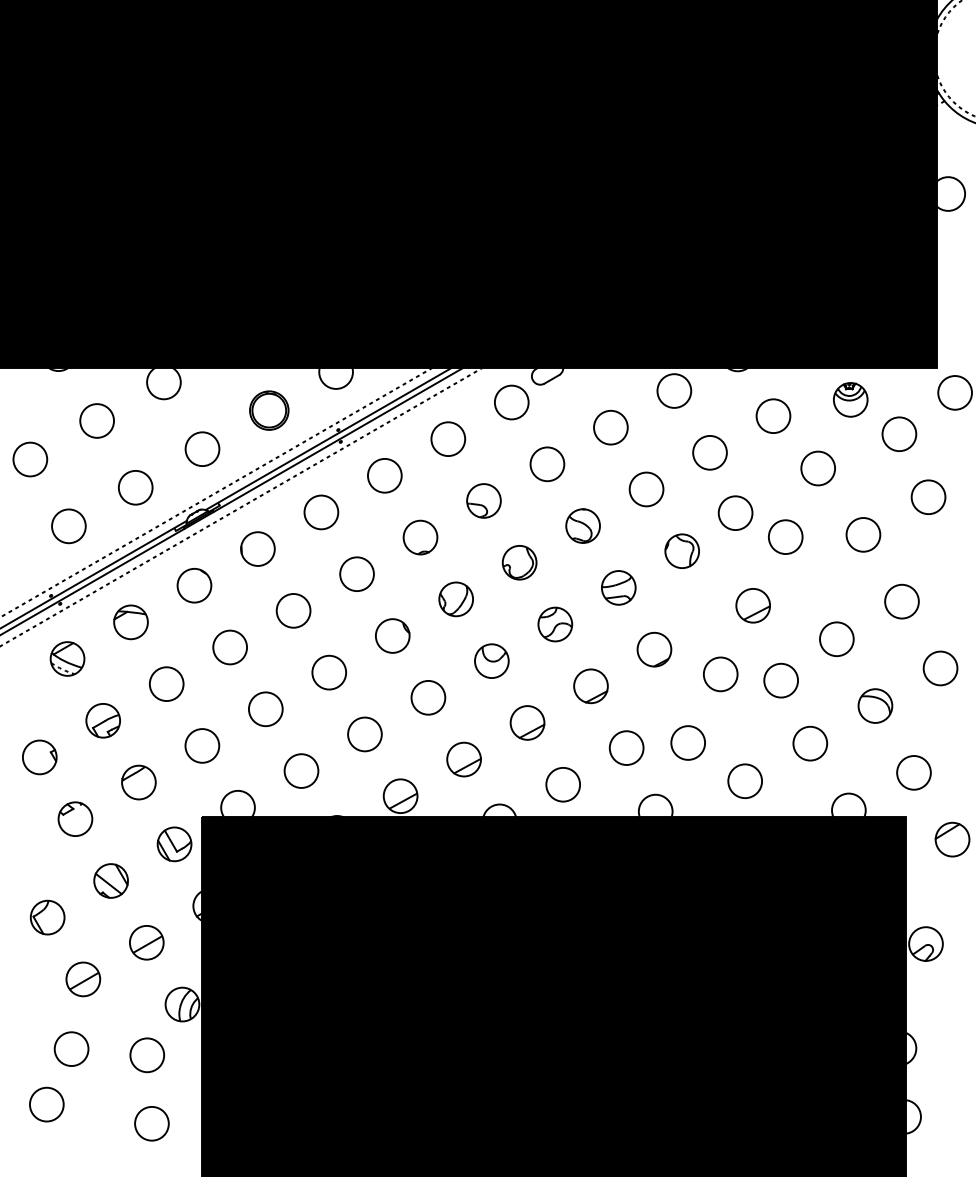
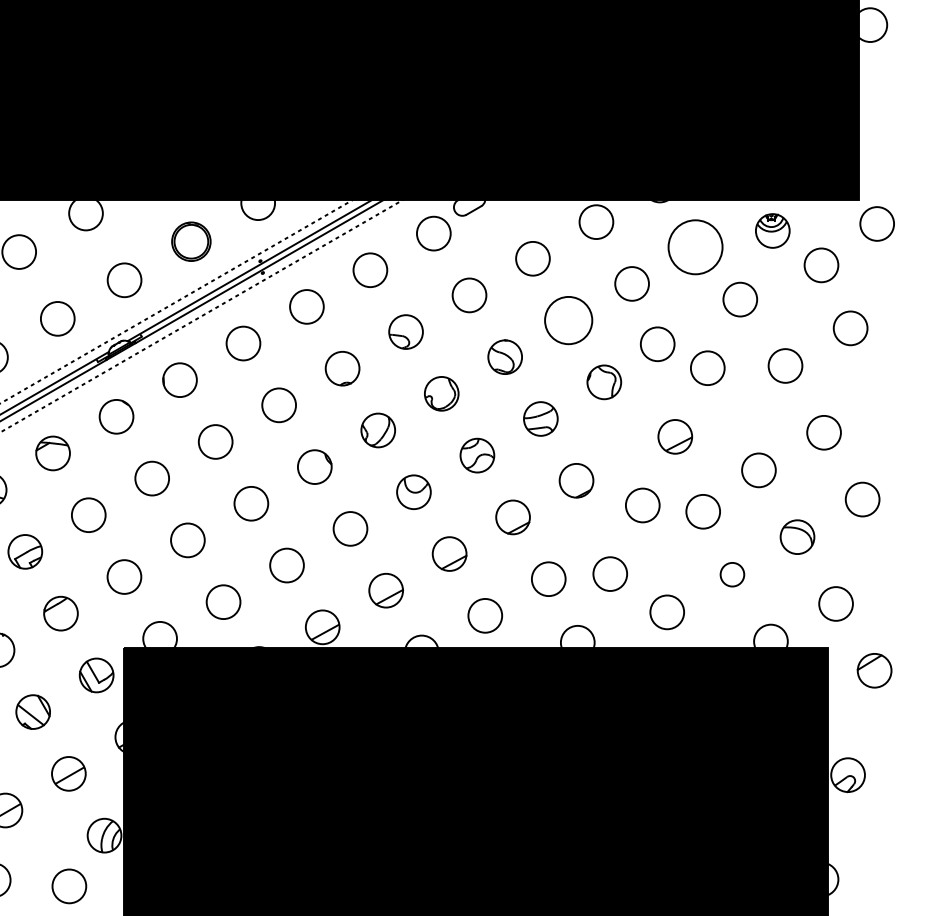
circle: (773, 416) -> (695, 247), size x1.6
circle: (646, 489) -> (568, 320), size x1.4
circle: (810, 743) -> (732, 574), size x0.7

